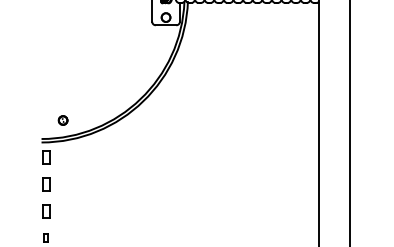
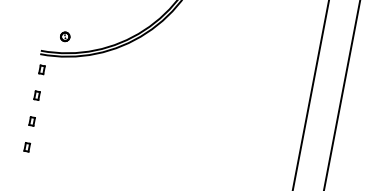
part: (45, 157) -> (41, 69), size x0.62
part: (45, 183) -> (36, 94), size x0.62
part: (45, 210) -> (31, 120), size x0.62

